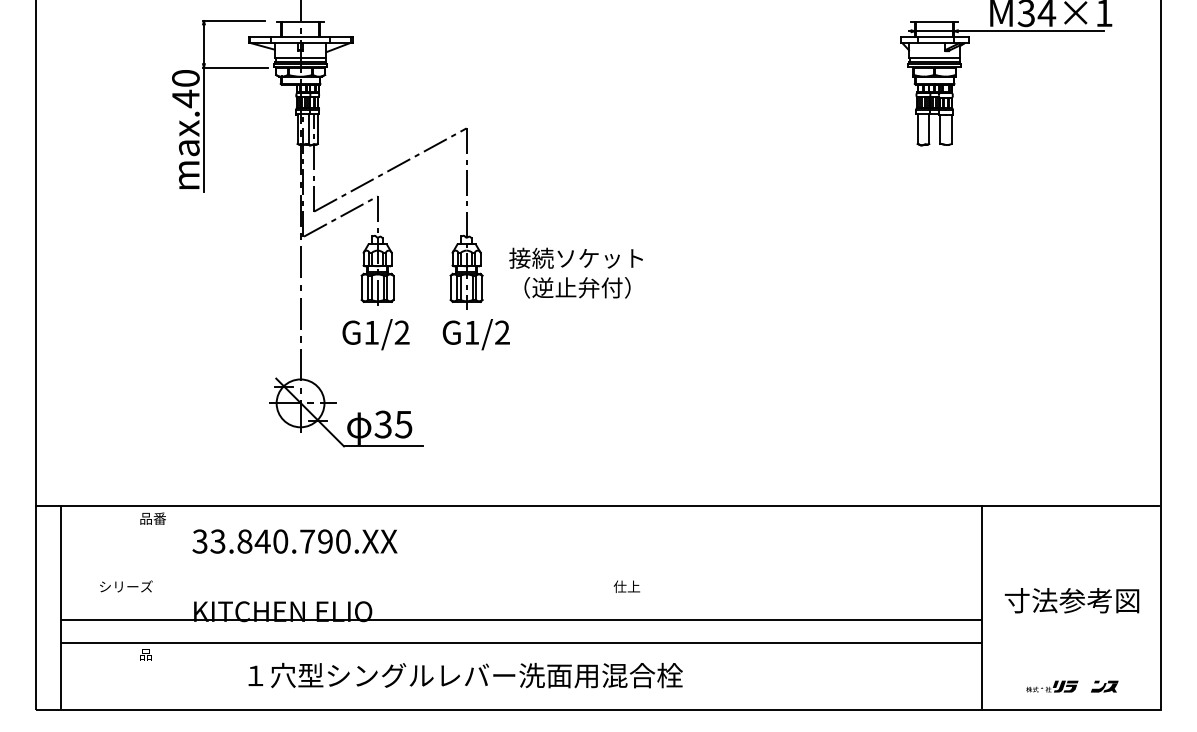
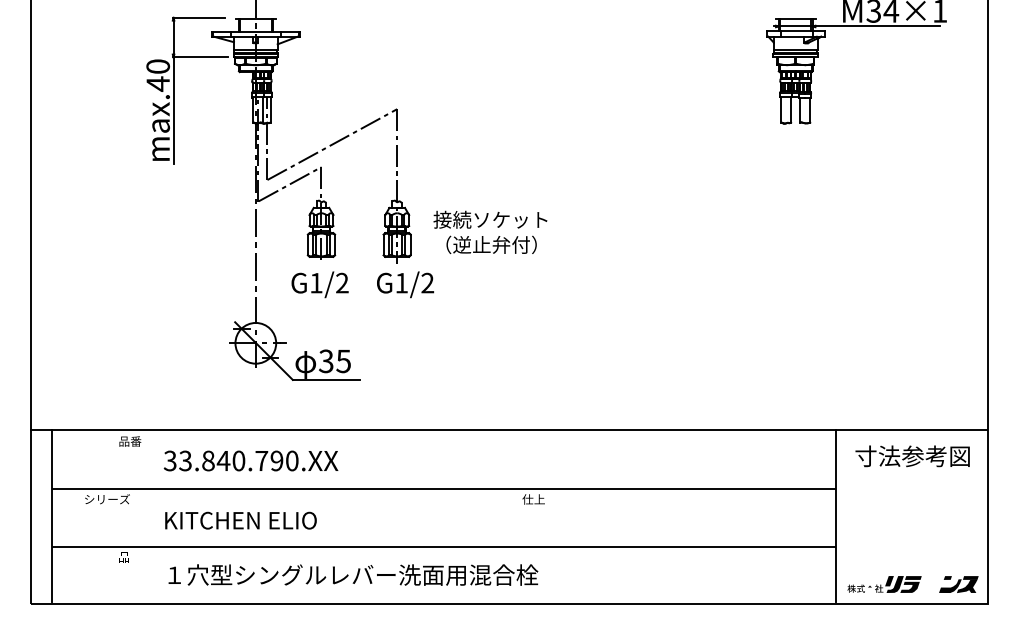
text: (1071, 600) -> (912, 456), moved
line: (520, 619) -> (443, 489), moved
text: (465, 674) -> (353, 574), moved
part: (1071, 686) -> (912, 584), size x1.67

